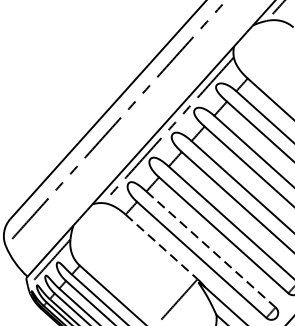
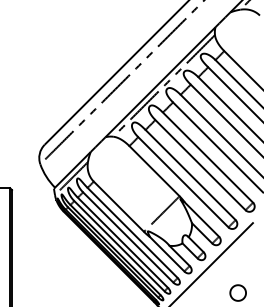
line: (161, 247) -> (154, 171), dashed -> solid
line: (210, 250) -> (190, 175), dashed -> solid

